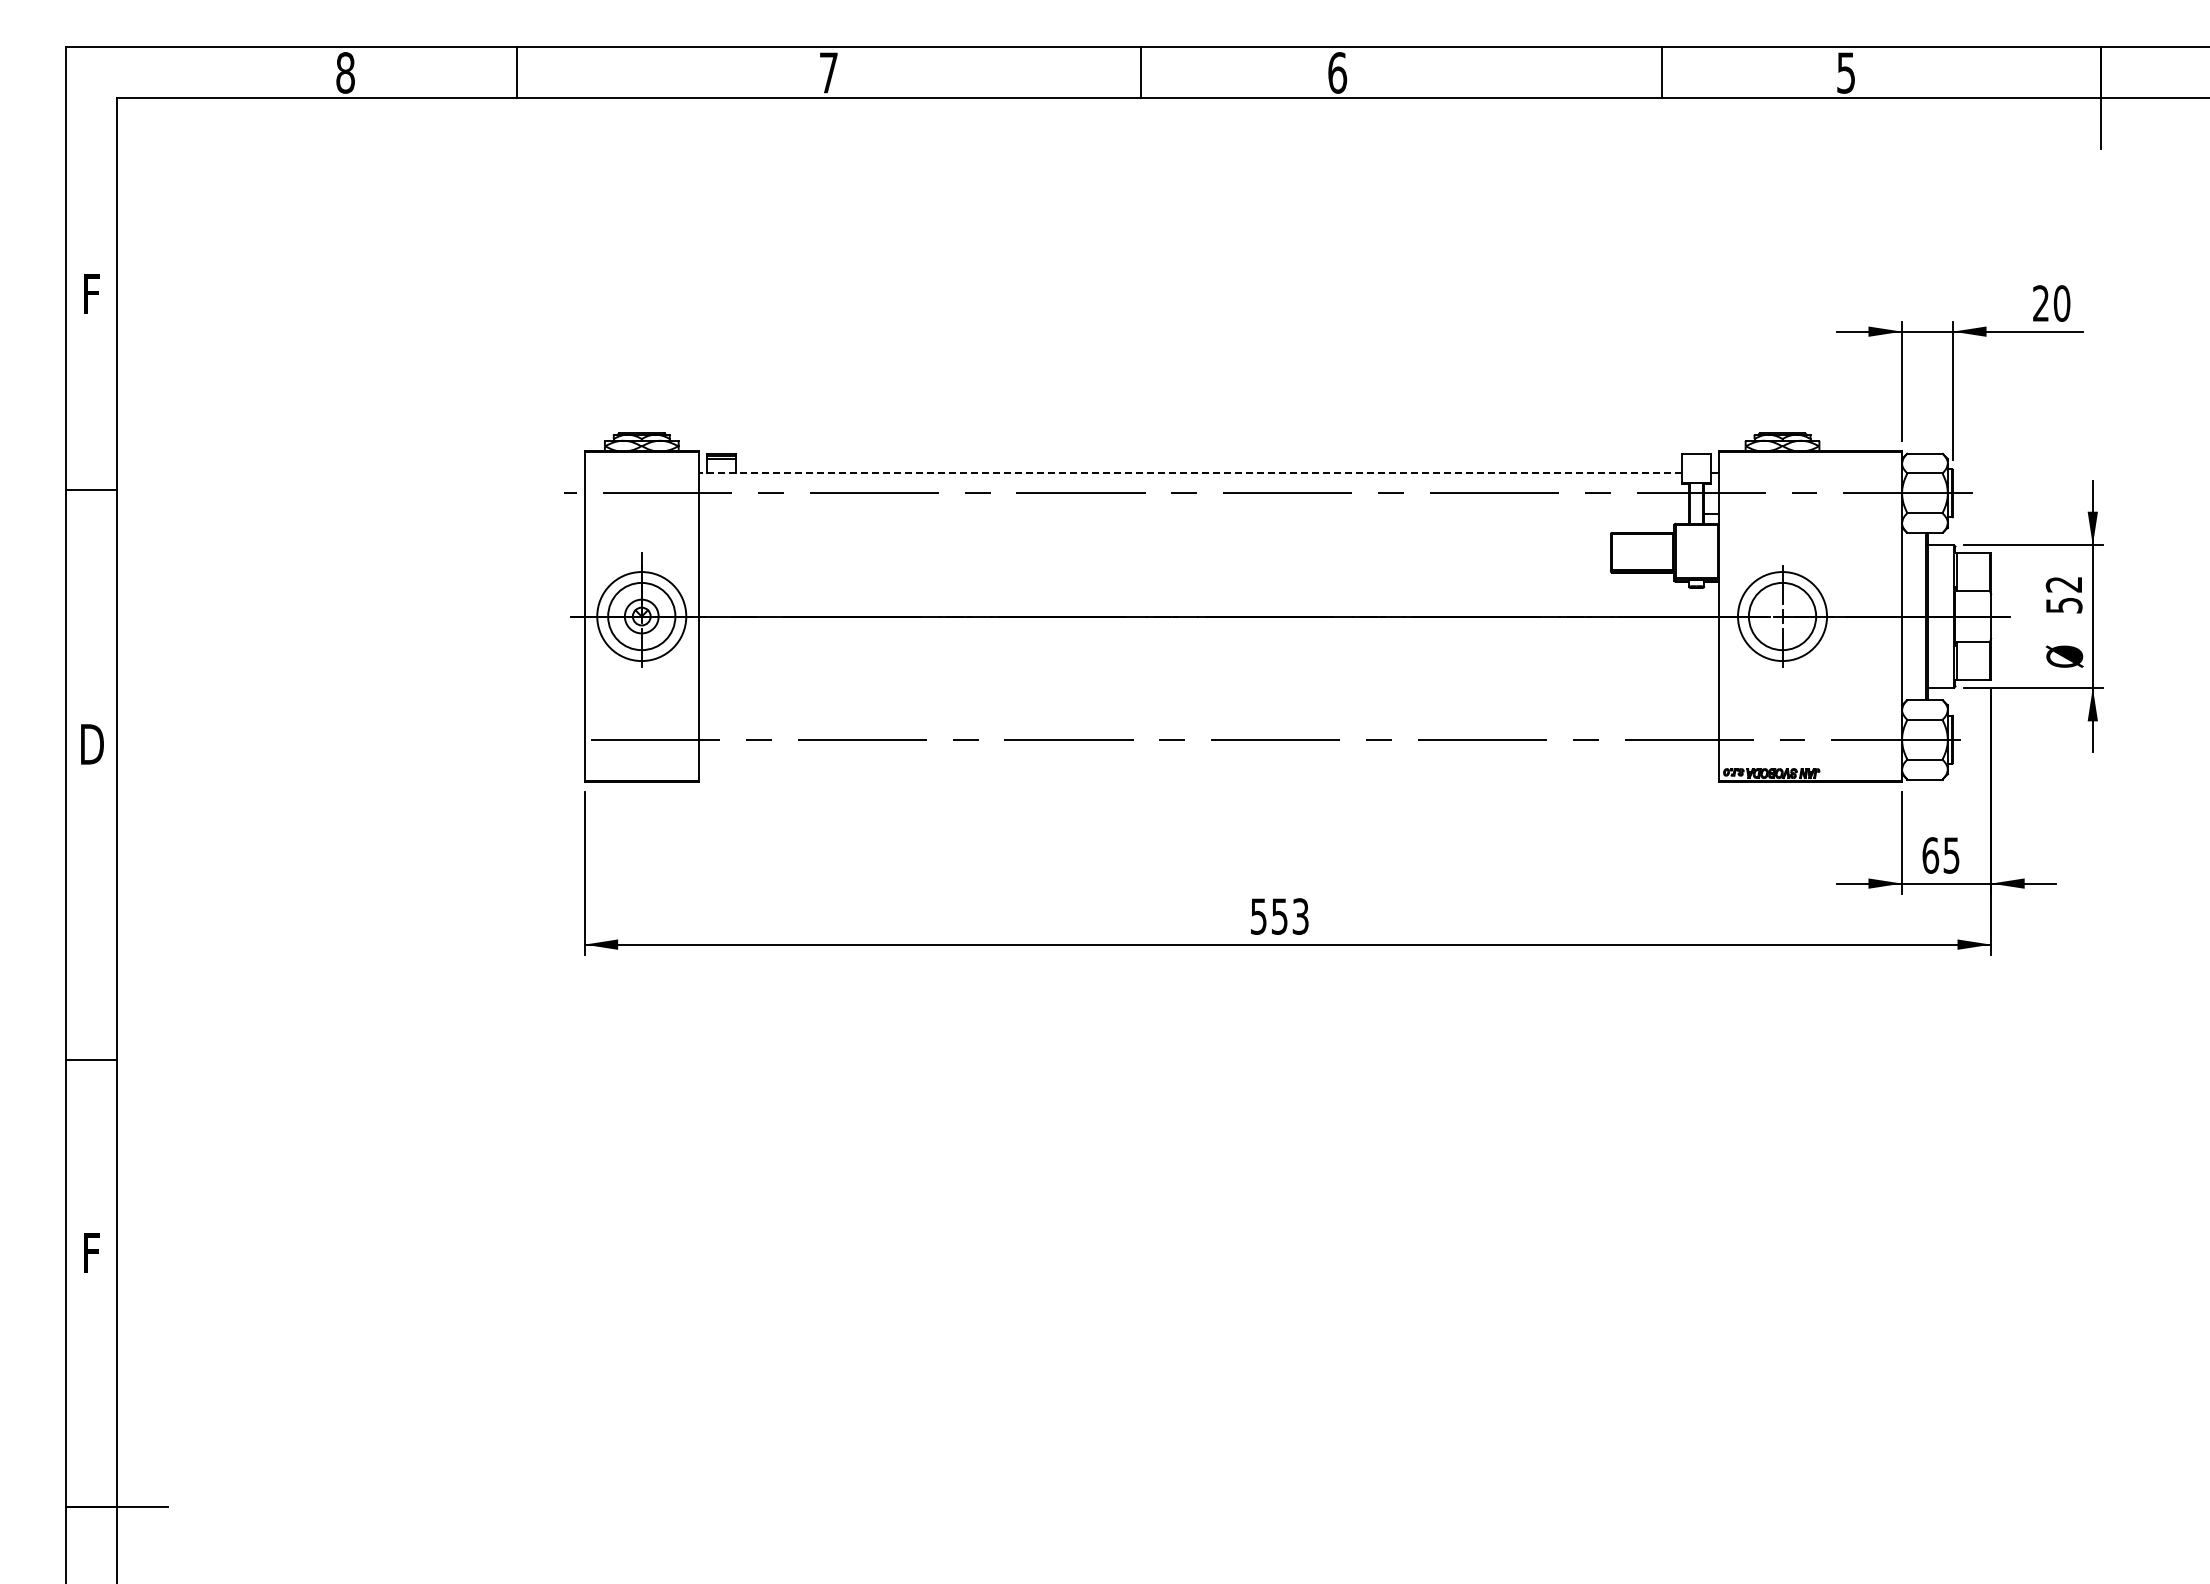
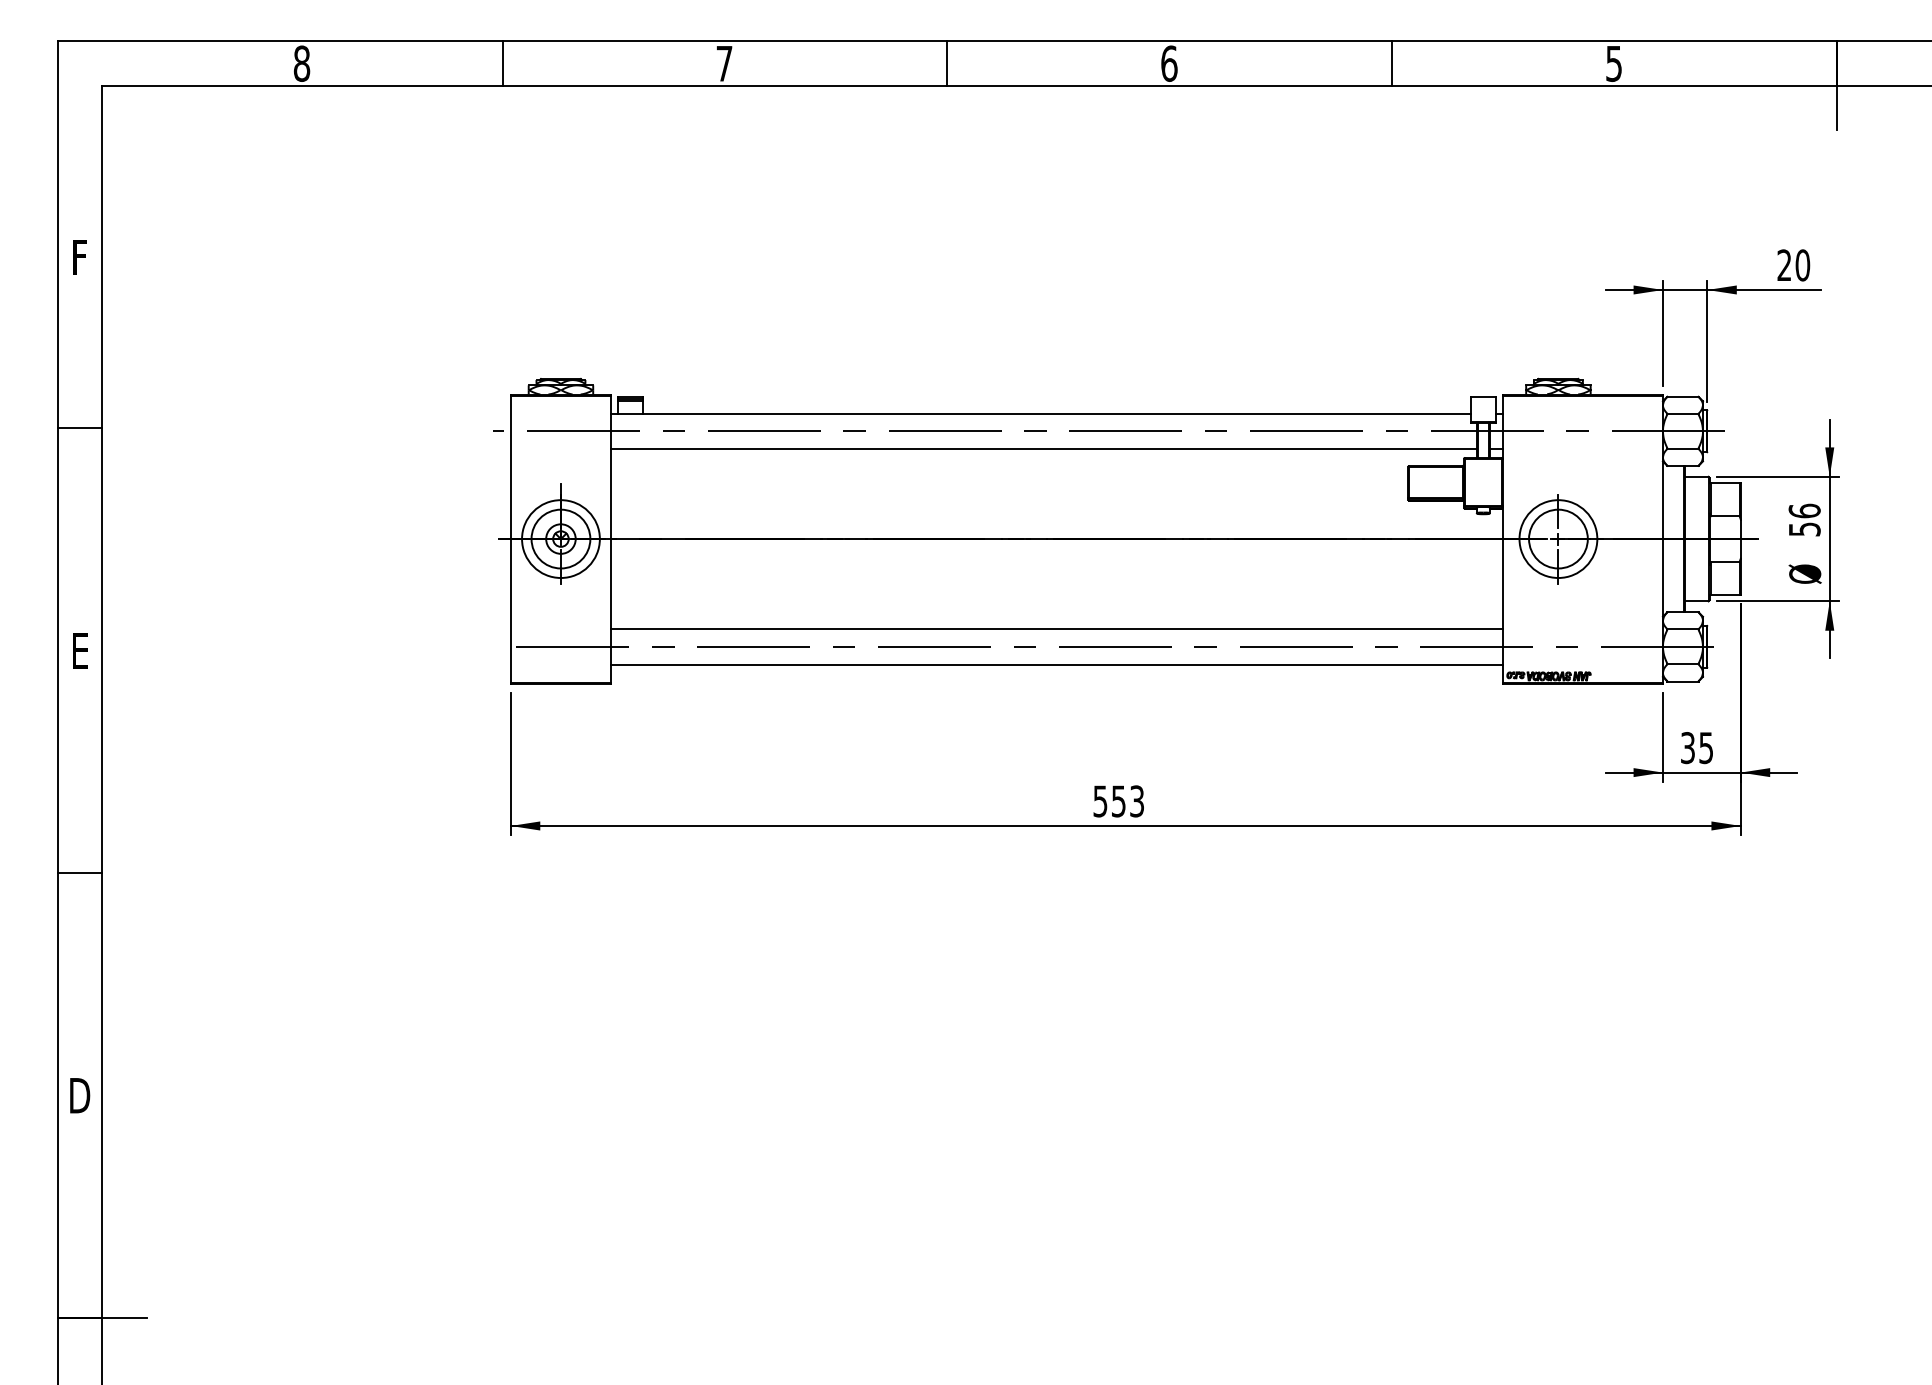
line: (516, 72) -> (502, 63), moved
line: (1140, 72) -> (947, 63), moved
line: (1662, 72) -> (1392, 63), moved
line: (1190, 472) -> (1040, 413), dashed -> solid
line: (1194, 513) -> (1044, 448), added
text: (2063, 584) -> (1804, 511), 52 -> 56
line: (1208, 719) -> (1056, 629), added
text: (92, 744) -> (80, 650), D -> E
line: (1208, 760) -> (1056, 664), added
text: (1930, 855) -> (1687, 748), 65 -> 35
line: (91, 1059) -> (79, 873), moved
text: (91, 1253) -> (79, 1096), F -> D

